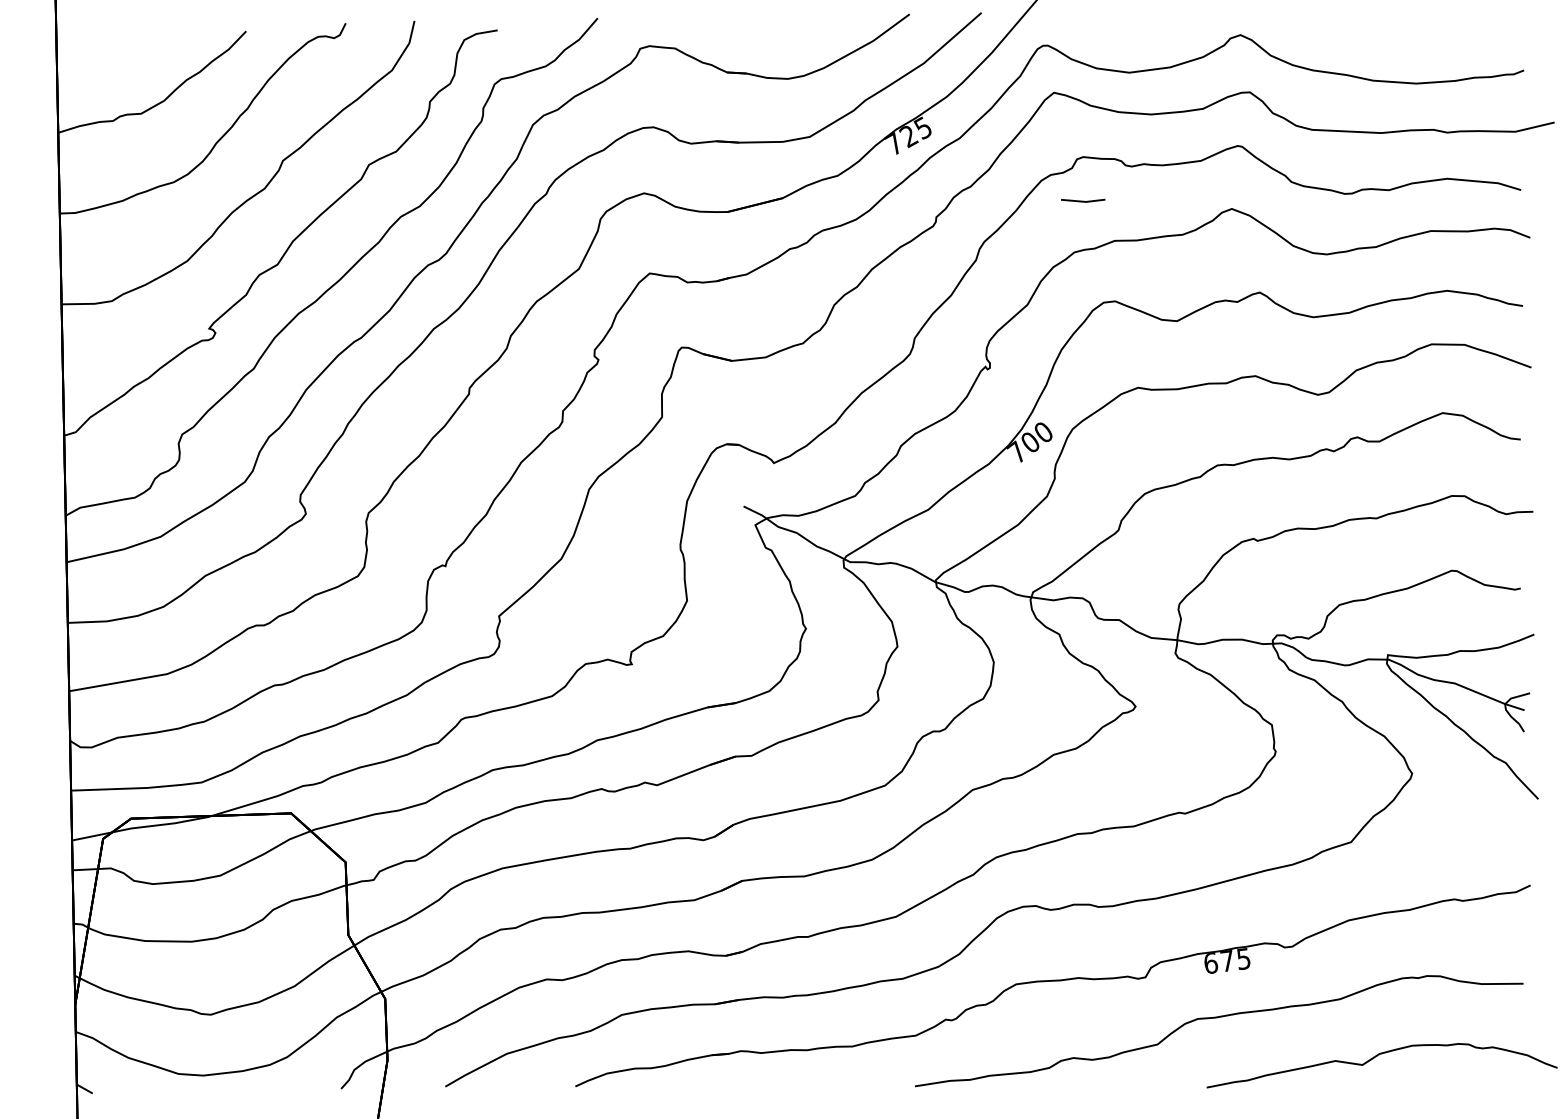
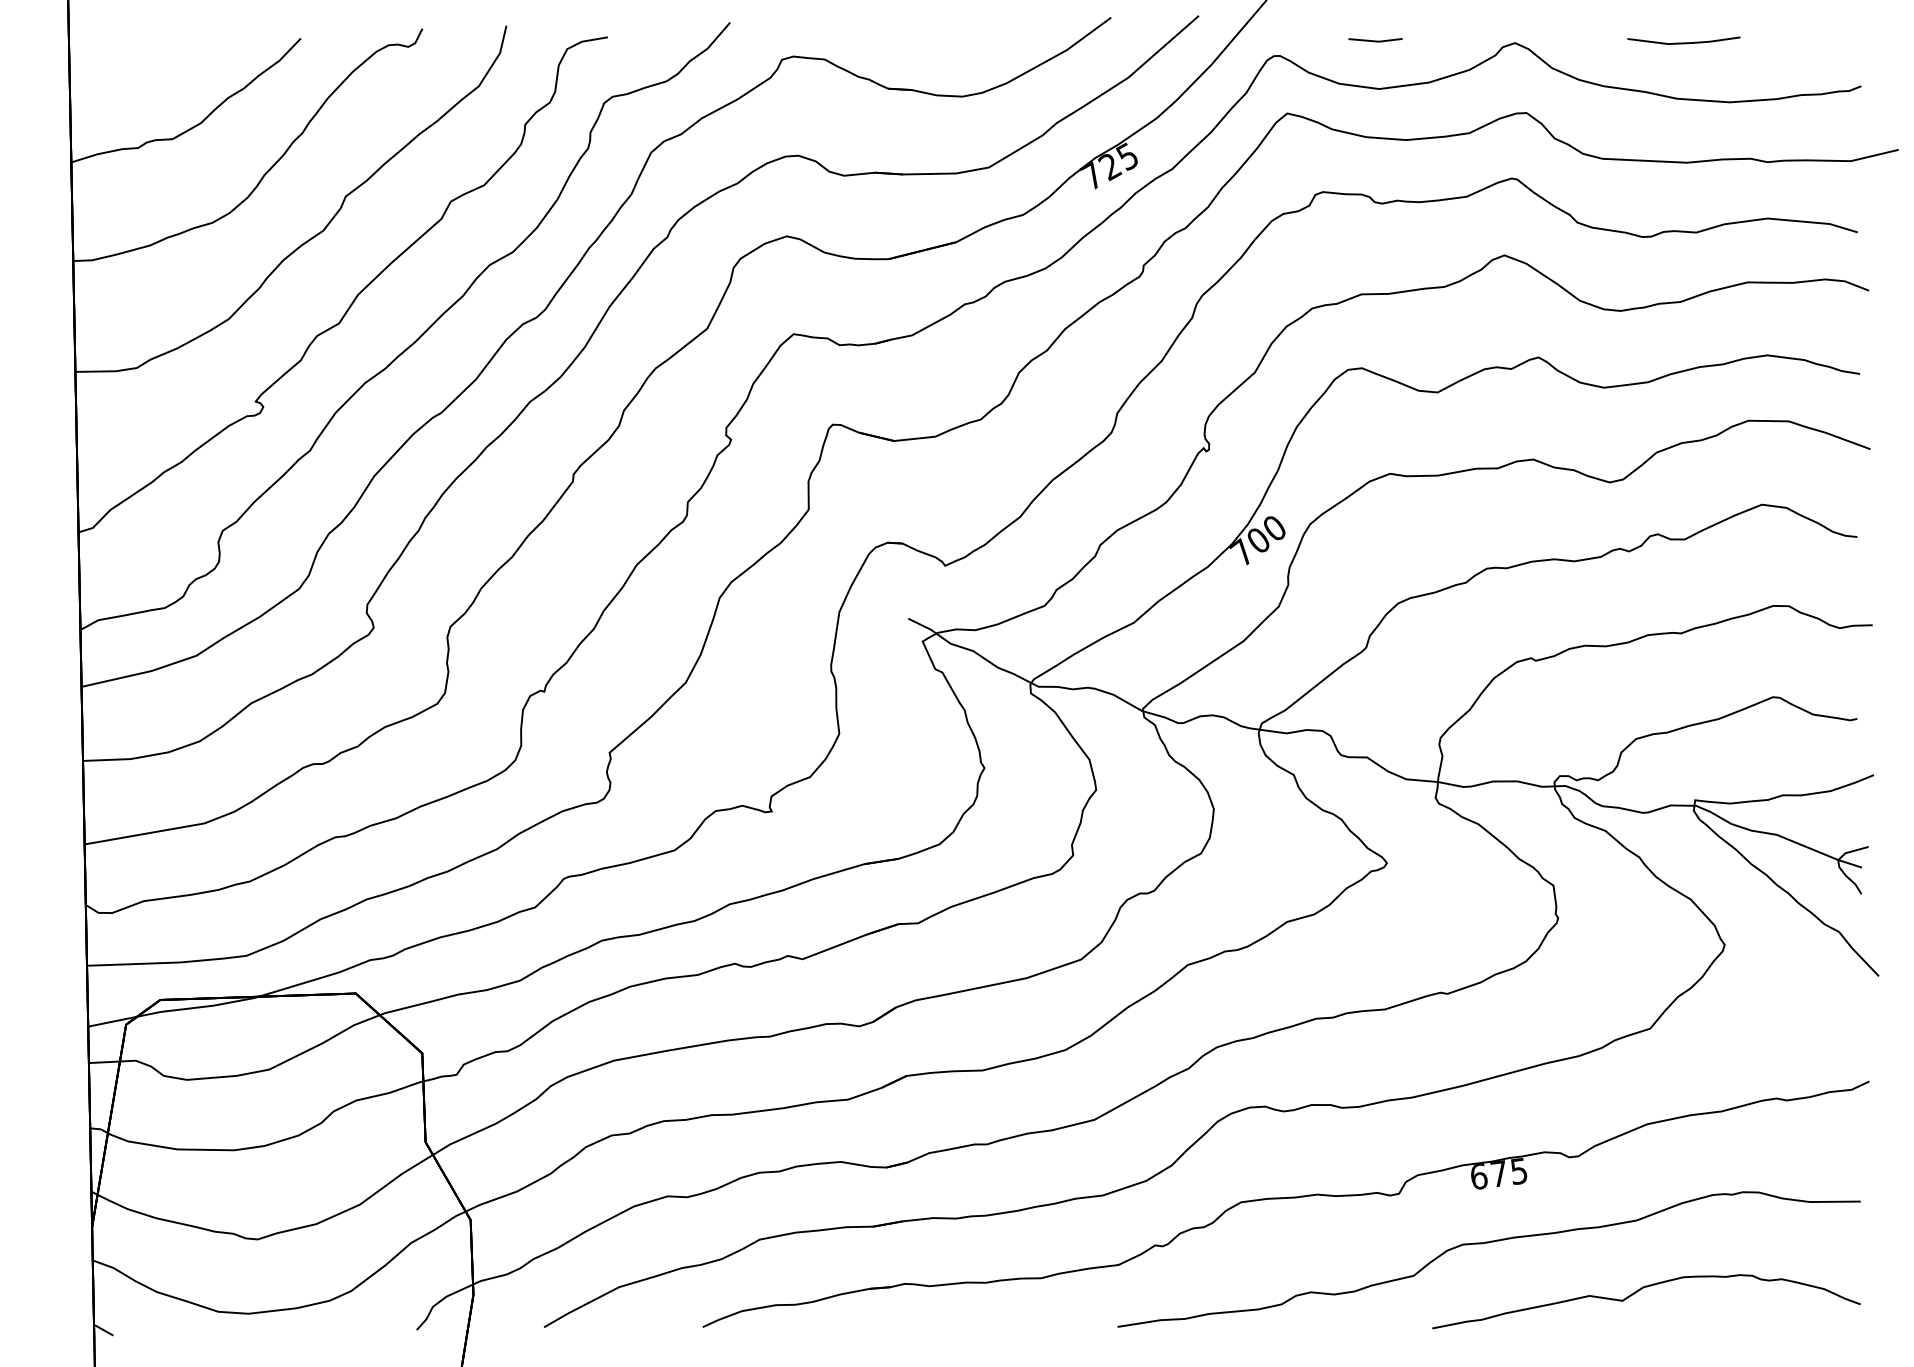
line: (1378, 34) -> (1683, 42), added
line: (1083, 200) -> (1375, 39), moved
curve: (1376, 1057) -> (1639, 1291), moved

